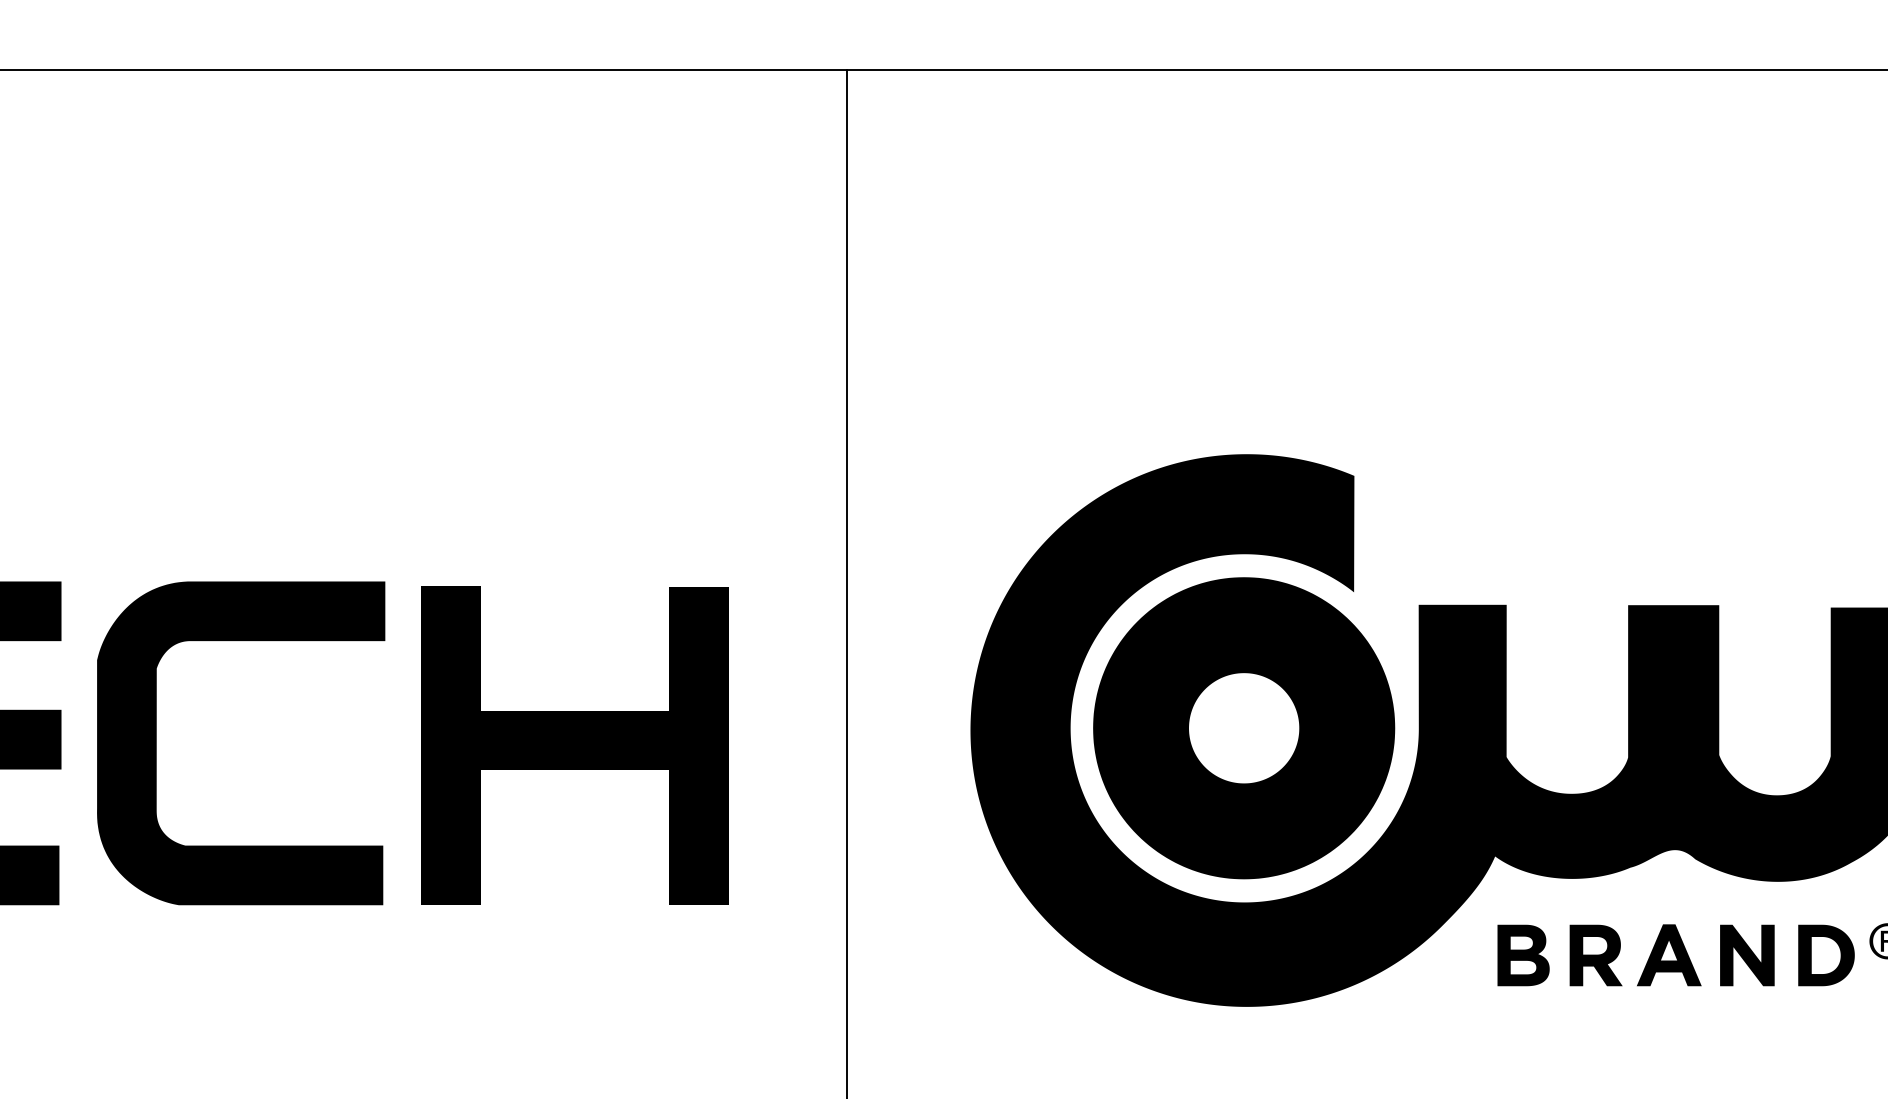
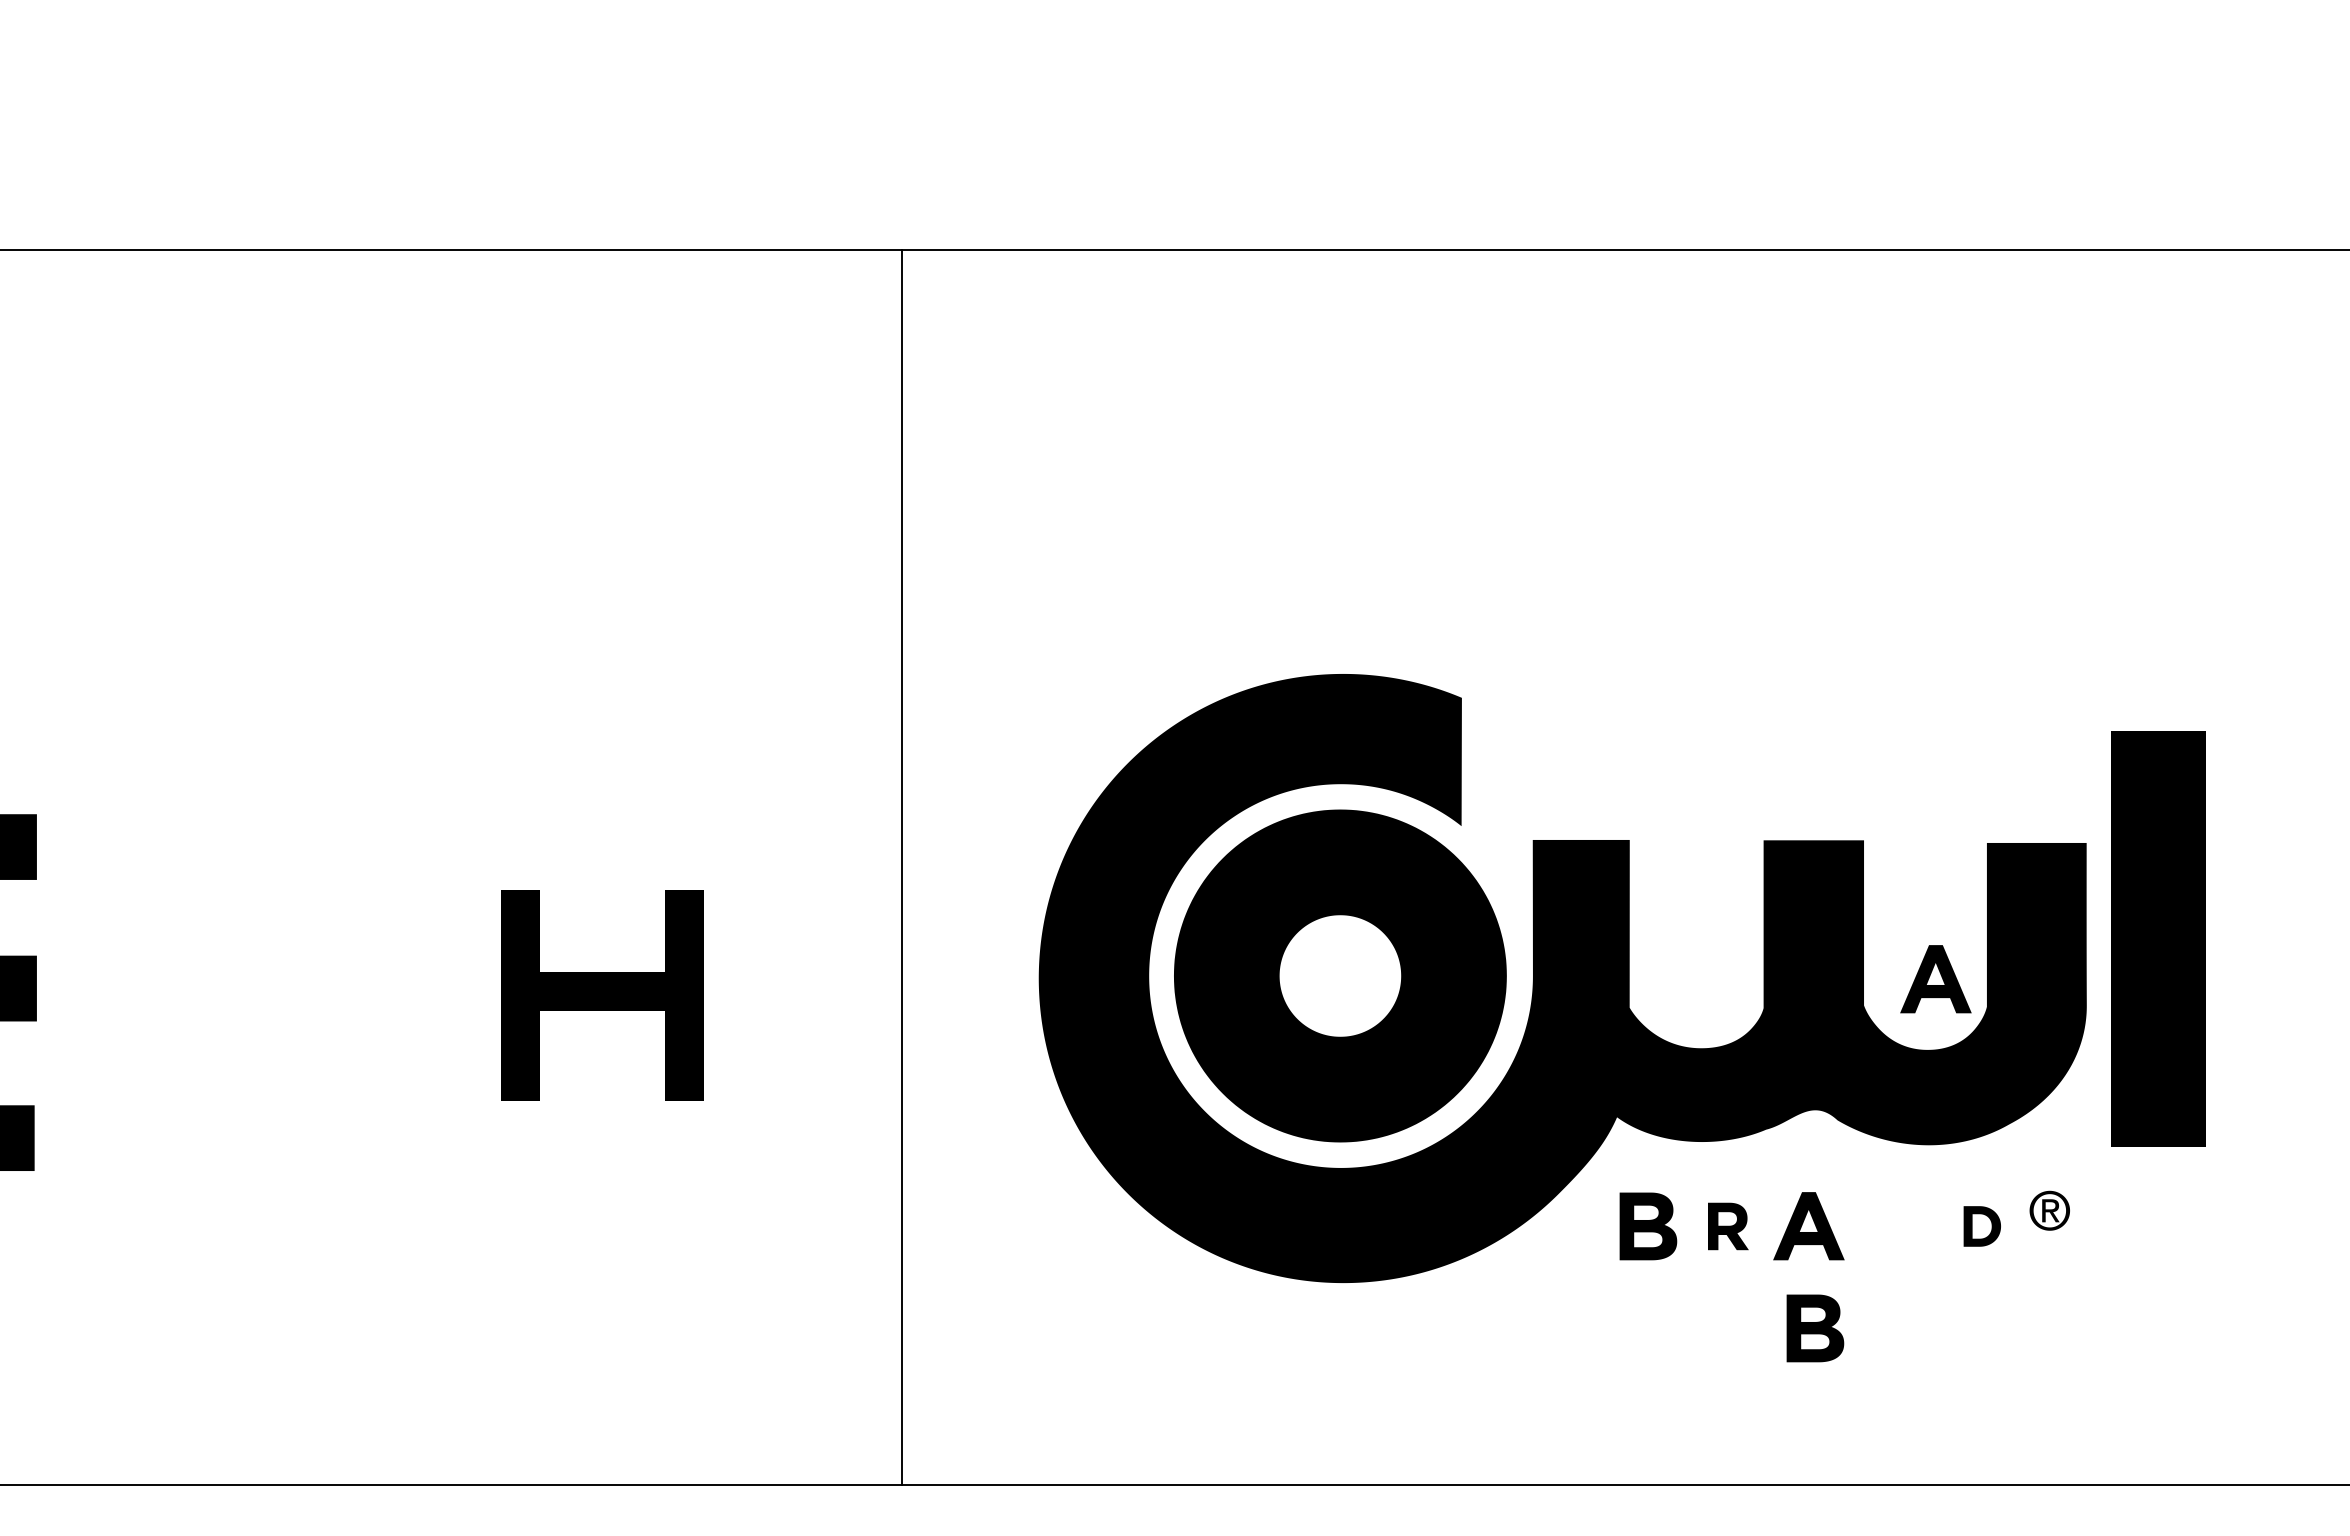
part: (1784, 731) -> (1935, 979), added
fill: (240, 743) -> (234, 992), removed
part: (574, 745) -> (602, 994), size x0.6
part: (1596, 955) -> (1728, 1226), size x0.7
fill: (1746, 955) -> (1894, 1226), removed
part: (1826, 955) -> (1982, 1226), size x0.6
part: (1675, 1048) -> (1815, 1328), added

